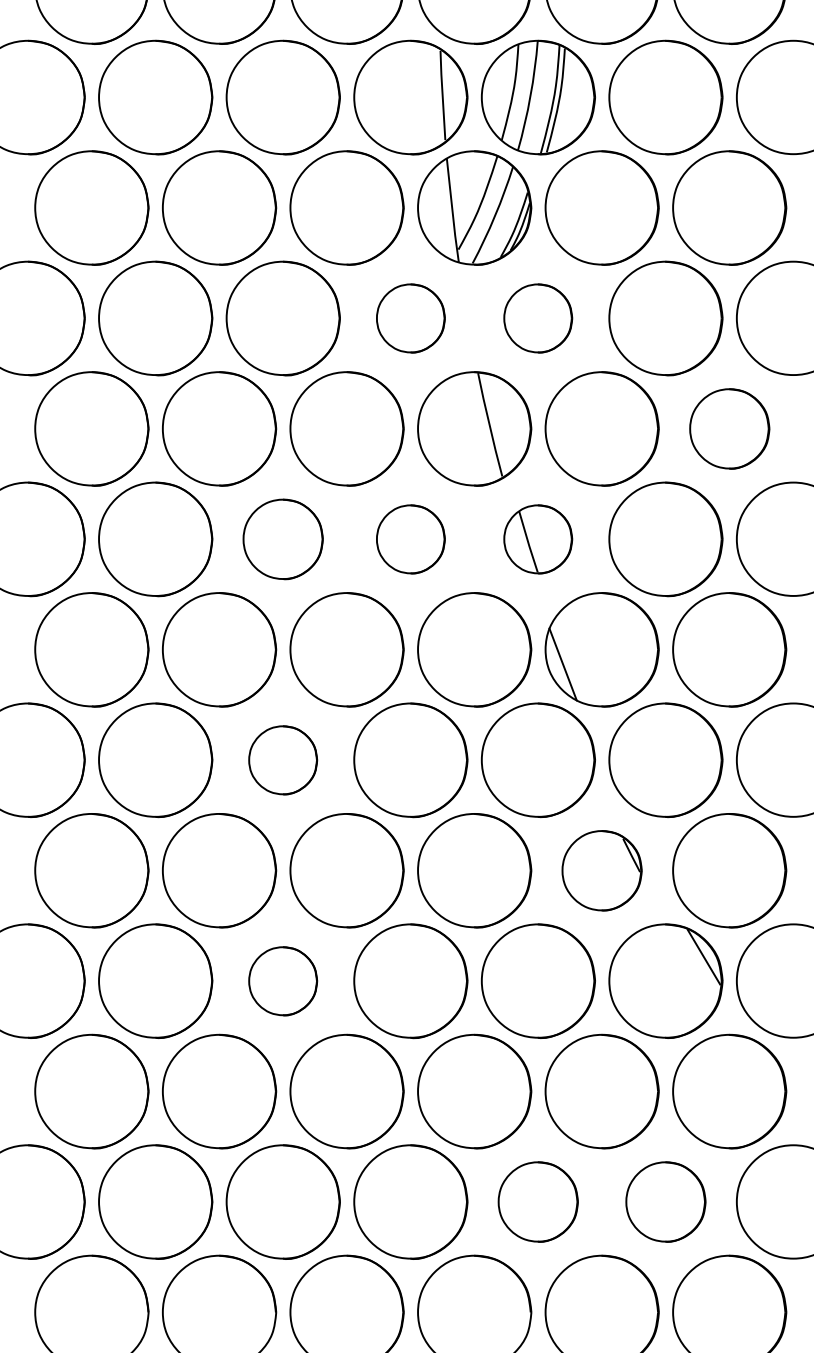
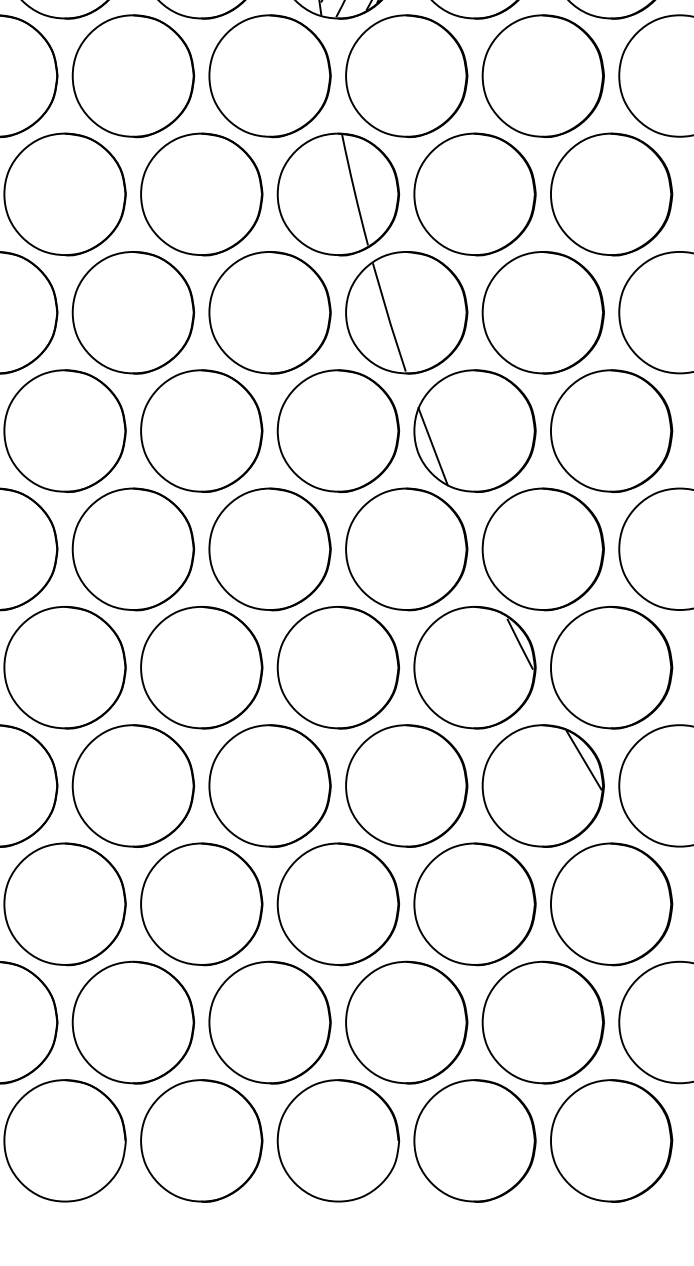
part: (410, 318) -> (269, 76), size x1.67
part: (537, 318) -> (405, 76), size x1.67
part: (729, 428) -> (611, 194), size x1.43
part: (282, 539) -> (132, 312), size x1.43
part: (410, 539) -> (269, 312), size x1.67
part: (537, 539) -> (405, 312), size x1.67
part: (282, 760) -> (132, 549), size x1.67
part: (601, 870) -> (474, 667), size x1.43
part: (282, 981) -> (132, 786), size x1.67
part: (537, 1201) -> (405, 1022), size x1.43
part: (665, 1201) -> (542, 1022), size x1.43

